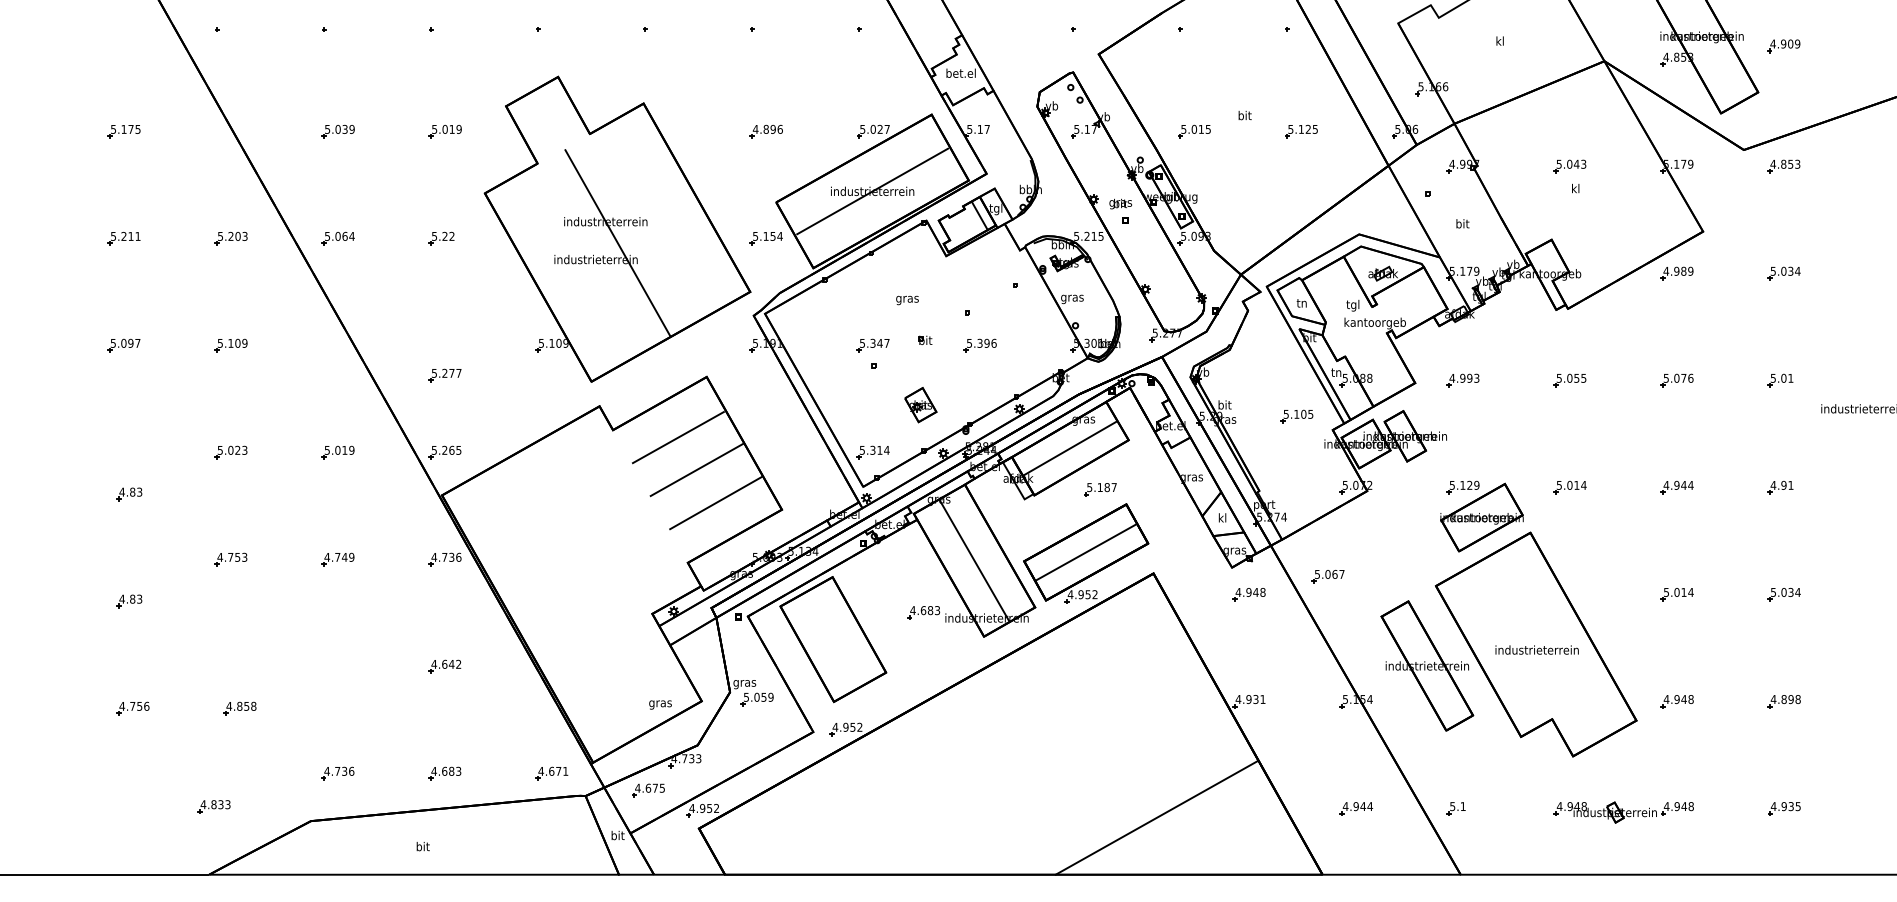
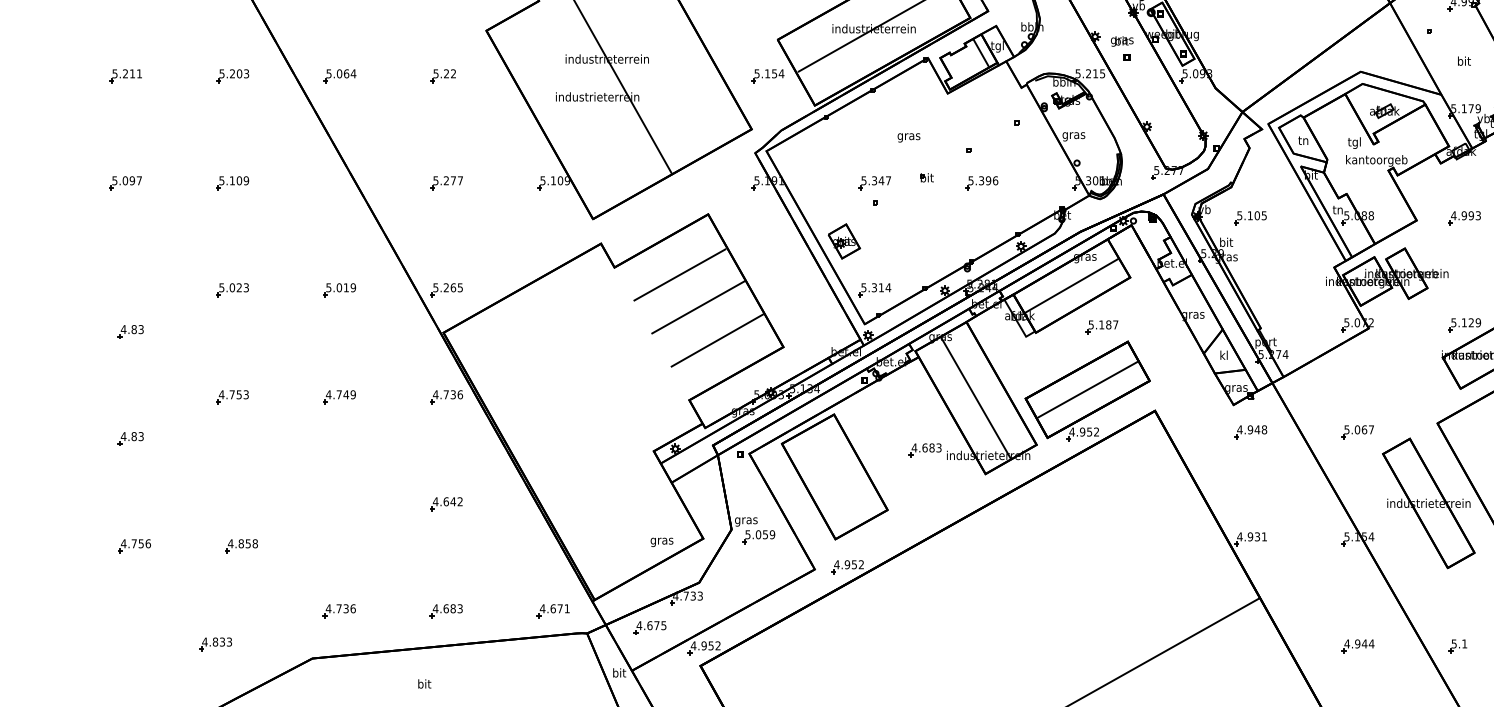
part: (444, 375) -> (446, 182), moved
part: (920, 405) -> (844, 241), moved
part: (1296, 416) -> (1250, 217), moved
part: (1327, 576) -> (1357, 431), moved

